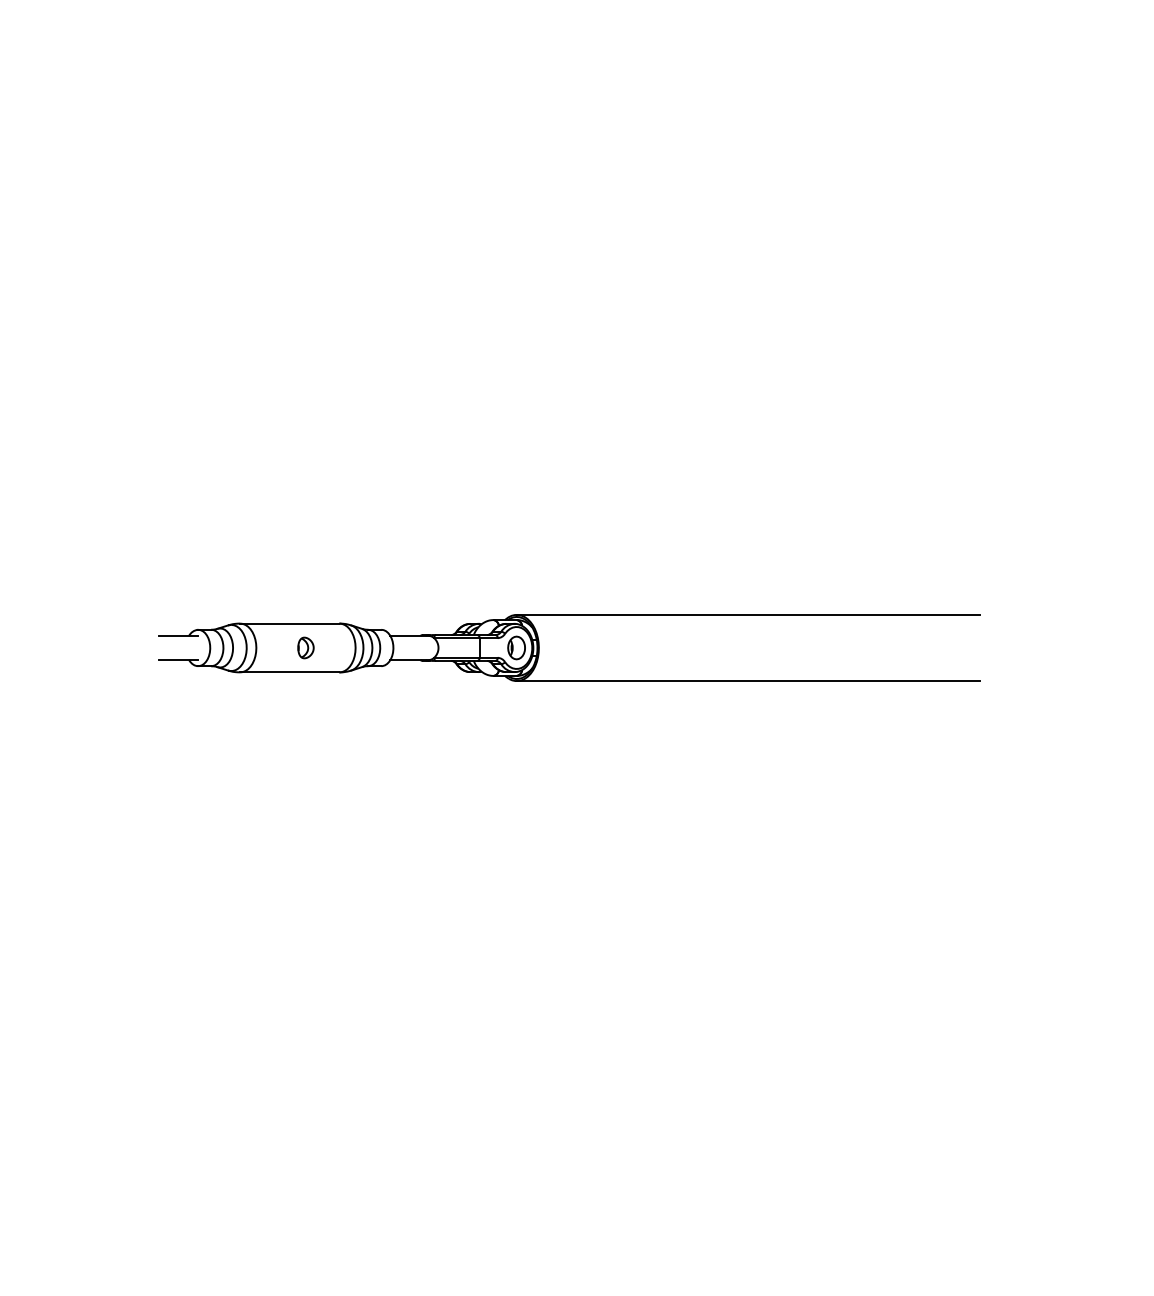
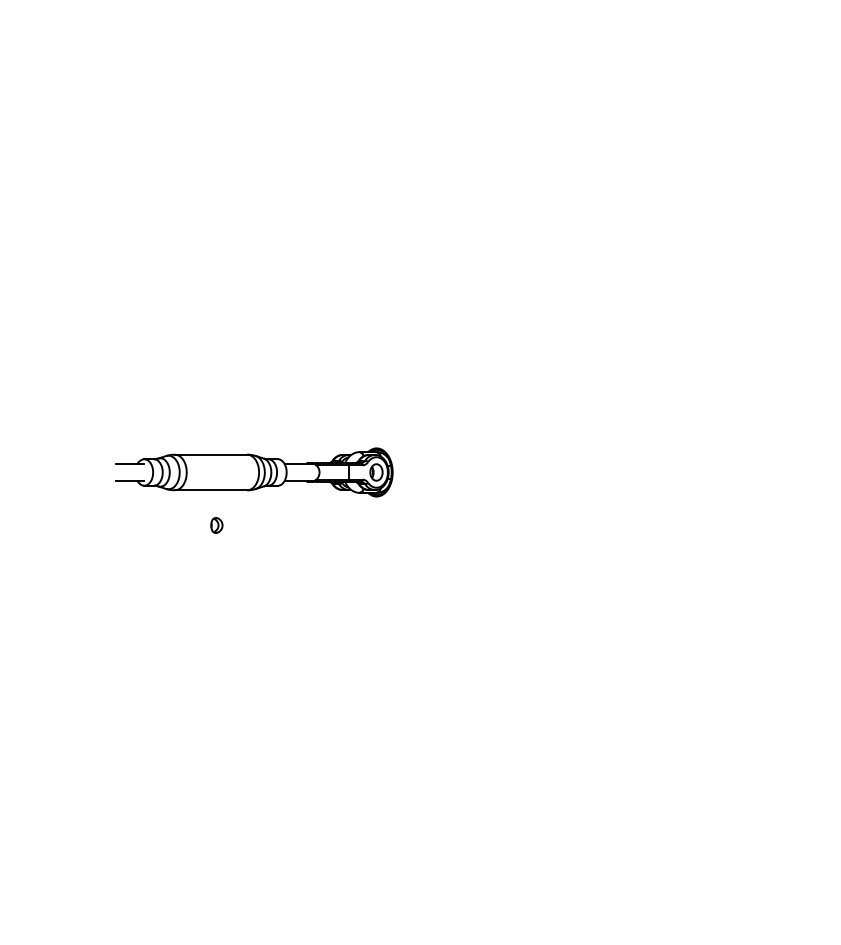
line: (747, 615) -> (544, 448), removed
part: (305, 648) -> (216, 525), moved
line: (747, 680) -> (544, 496), removed

